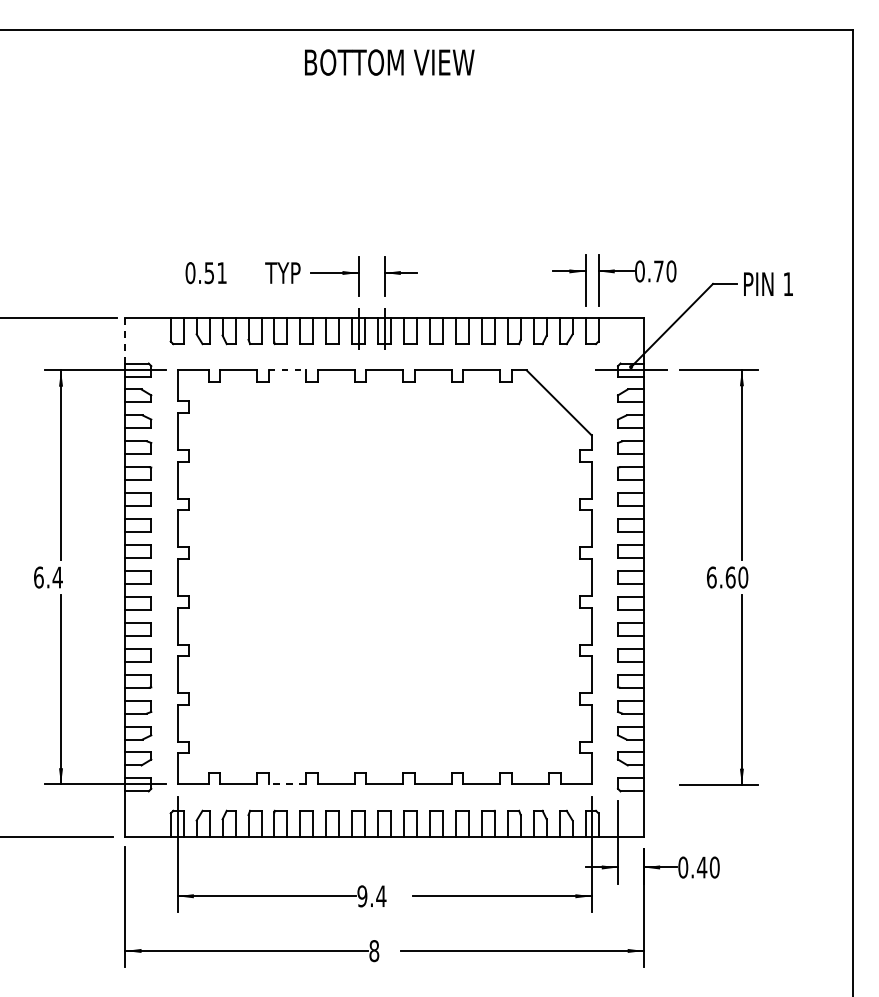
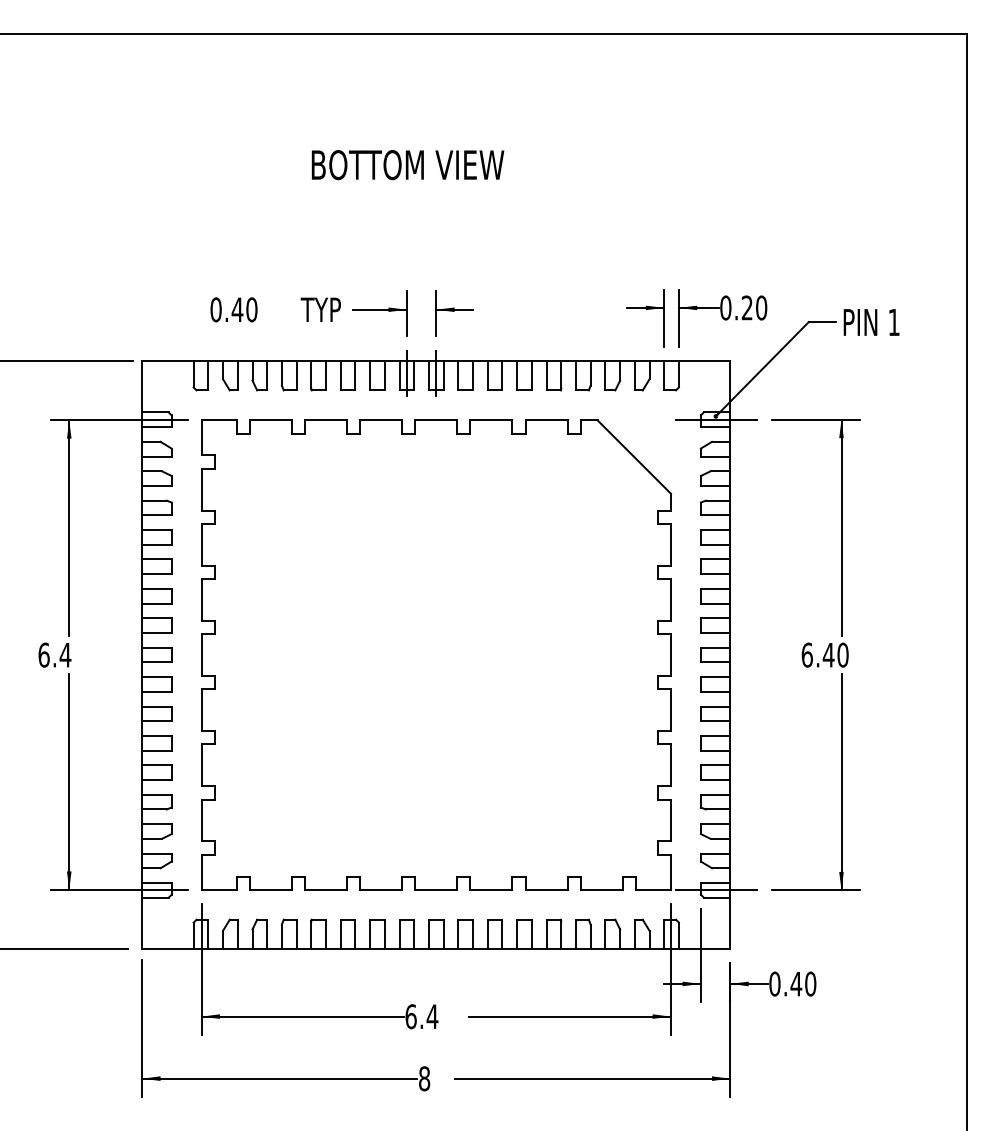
text: (389, 62) -> (407, 165), moved
text: (658, 271) -> (746, 307), 0.70 -> 0.20
text: (215, 272) -> (244, 309), 0.51 -> 0.40
line: (125, 340) -> (142, 386), dashed -> solid
line: (287, 370) -> (326, 420), dashed -> solid
text: (730, 576) -> (828, 654), 6.60 -> 6.40
line: (287, 784) -> (326, 889), dashed -> solid
line: (630, 785) -> (715, 890), added
text: (361, 896) -> (410, 1016), 9.4 -> 6.4

